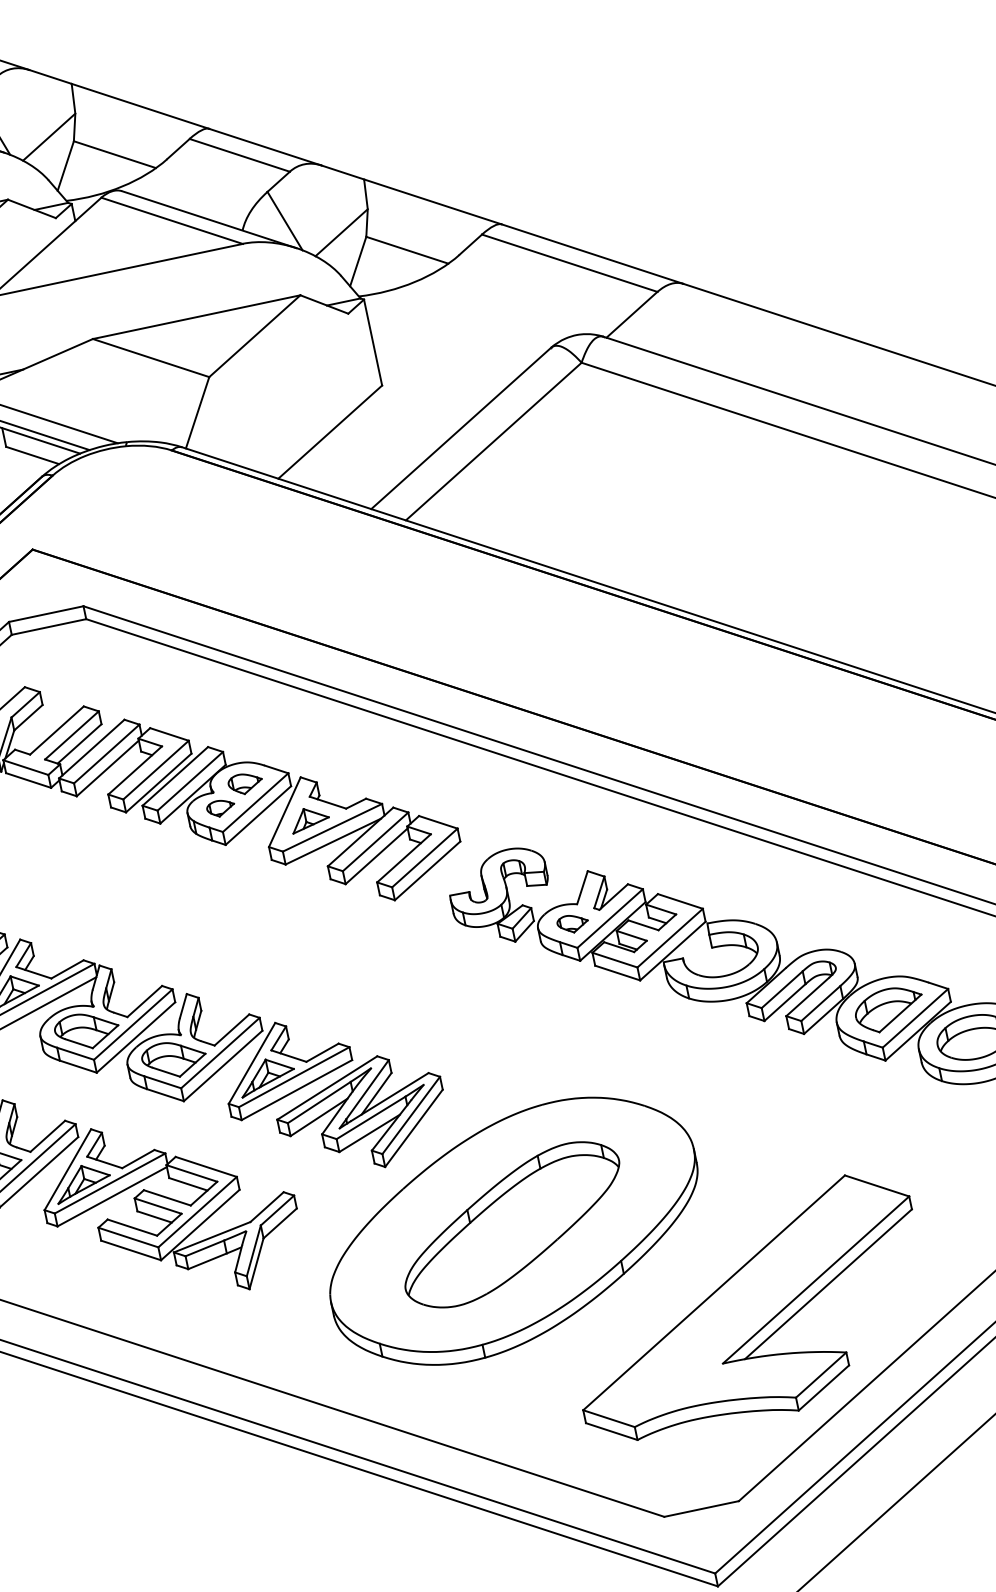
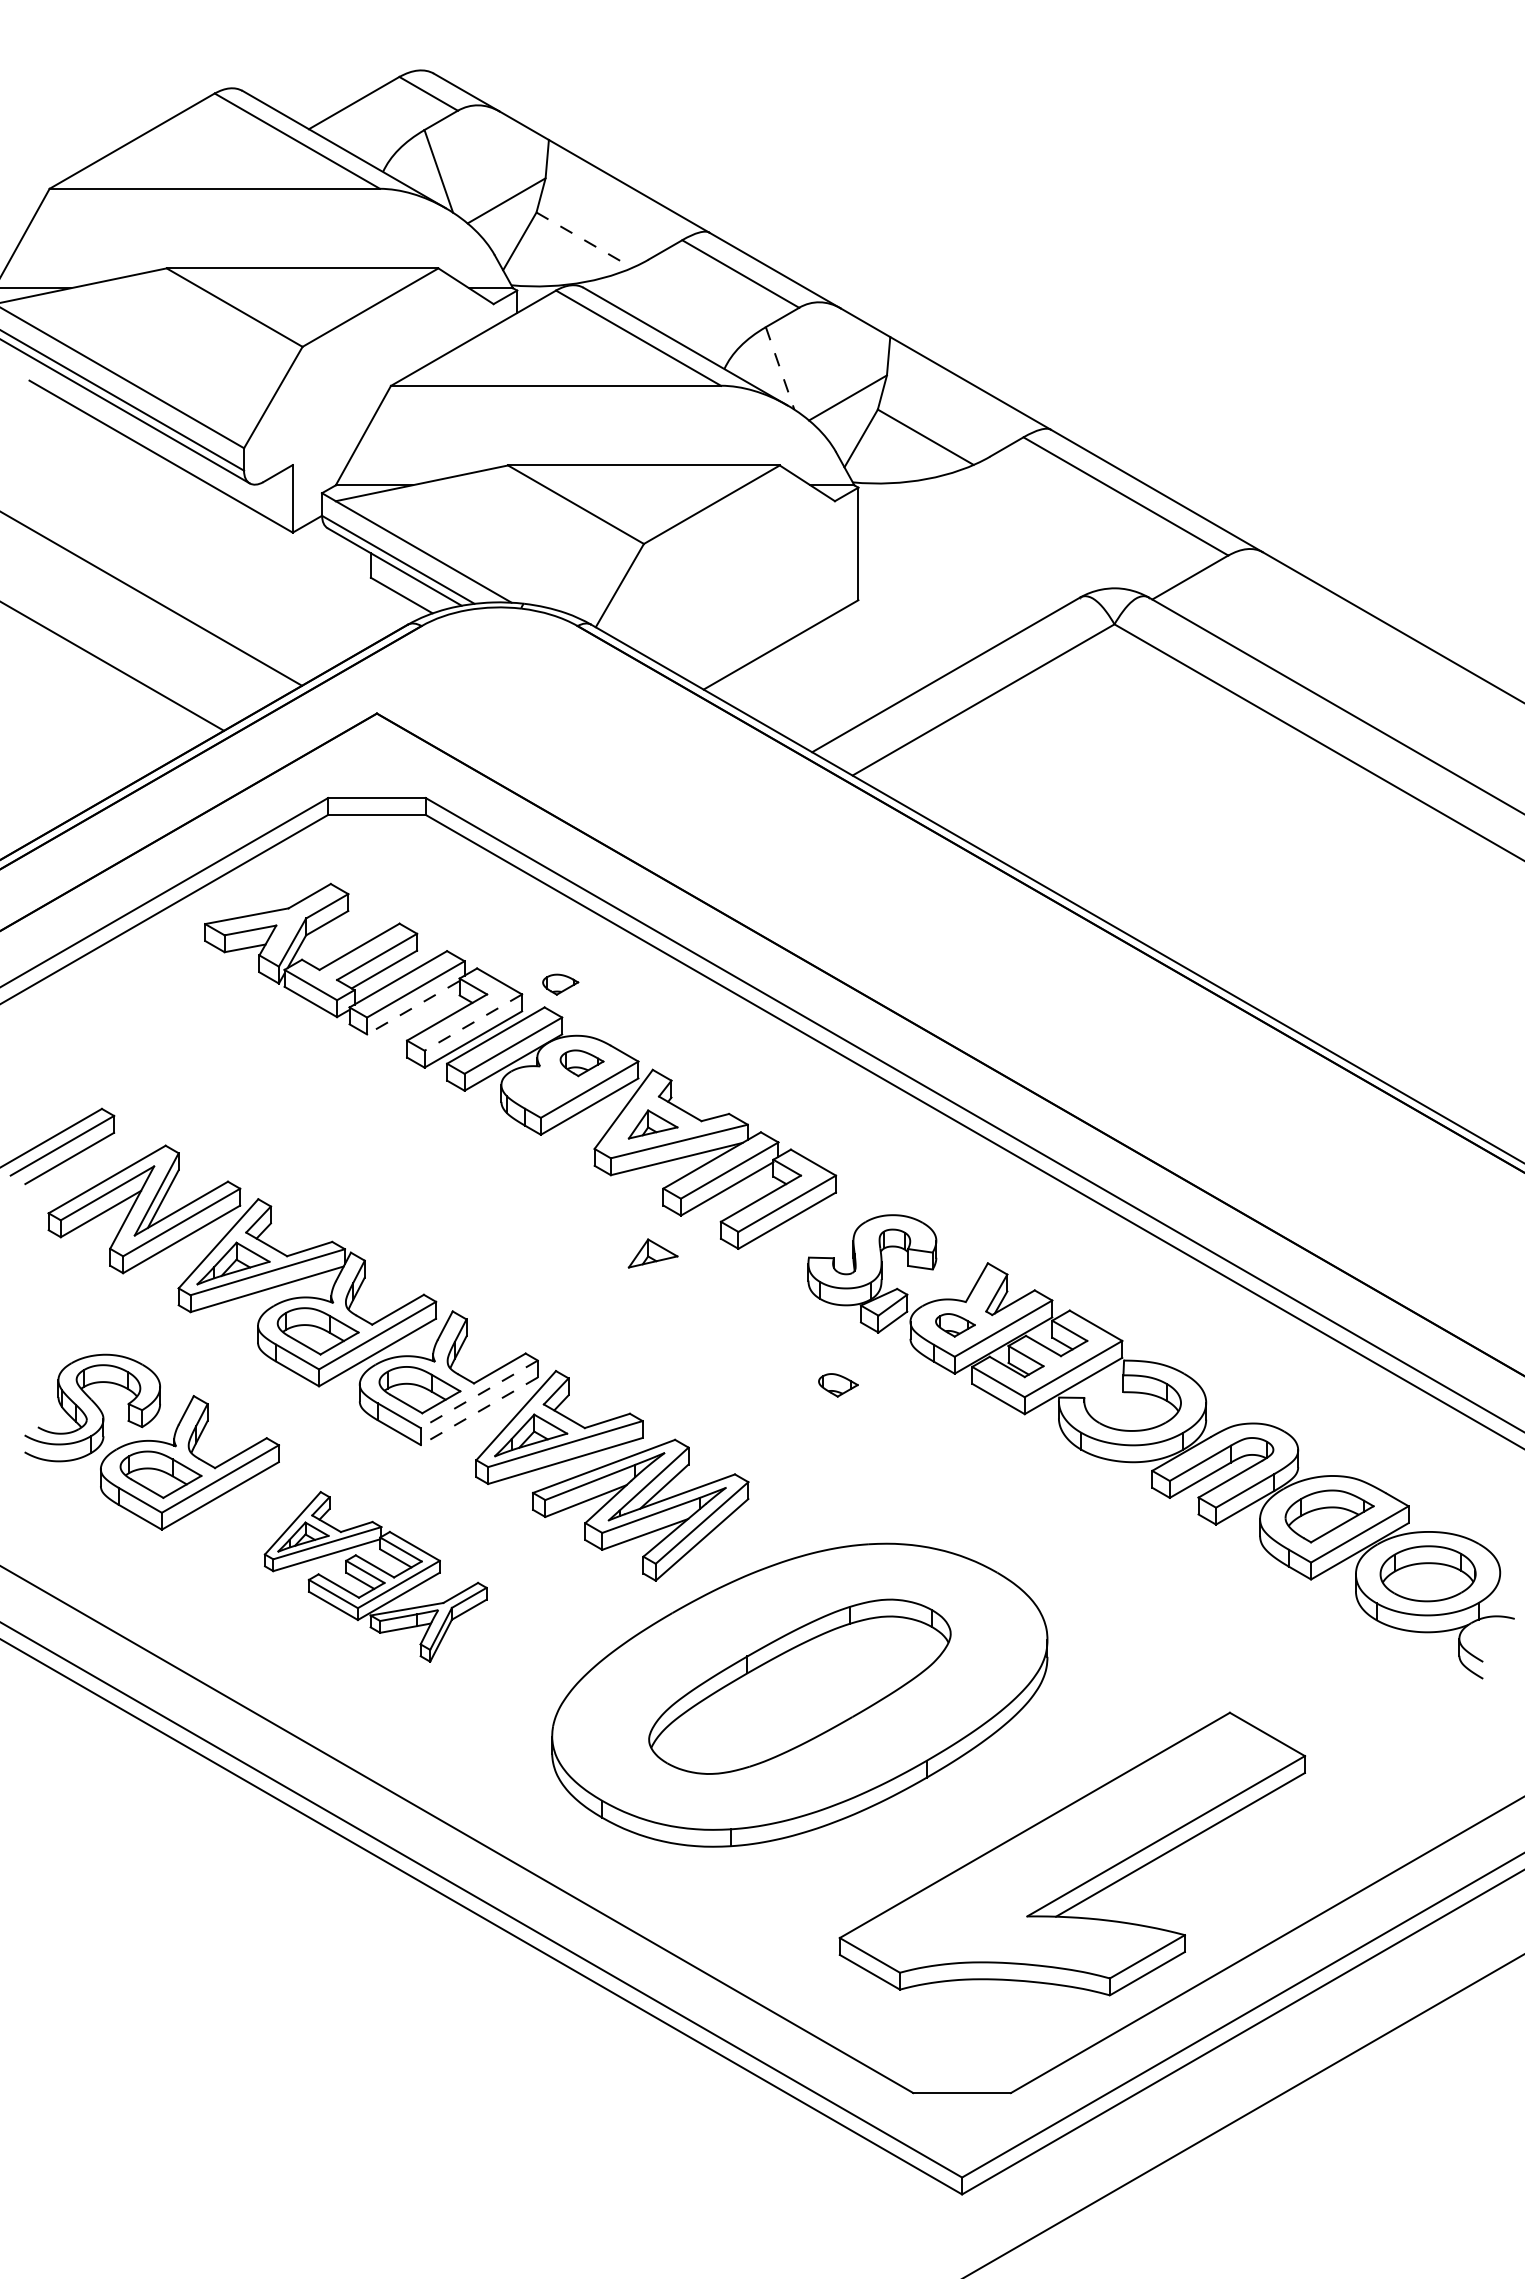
line: (115, 154) -> (584, 240), solid -> dashed
line: (285, 221) -> (780, 368), solid -> dashed
line: (107, 768) -> (412, 1007), solid -> dashed
line: (155, 770) -> (472, 1022), solid -> dashed
part: (220, 808) -> (560, 984), moved
part: (330, 917) -> (652, 1253), added
part: (493, 988) -> (838, 1385), added
line: (220, 1053) -> (479, 1394), solid -> dashed
line: (223, 1066) -> (479, 1411), solid -> dashed
part: (170, 1208) -> (375, 1576), size x0.7

